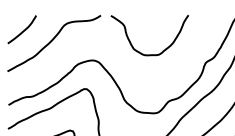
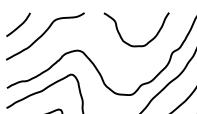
curve: (141, 51) -> (129, 43), moved

